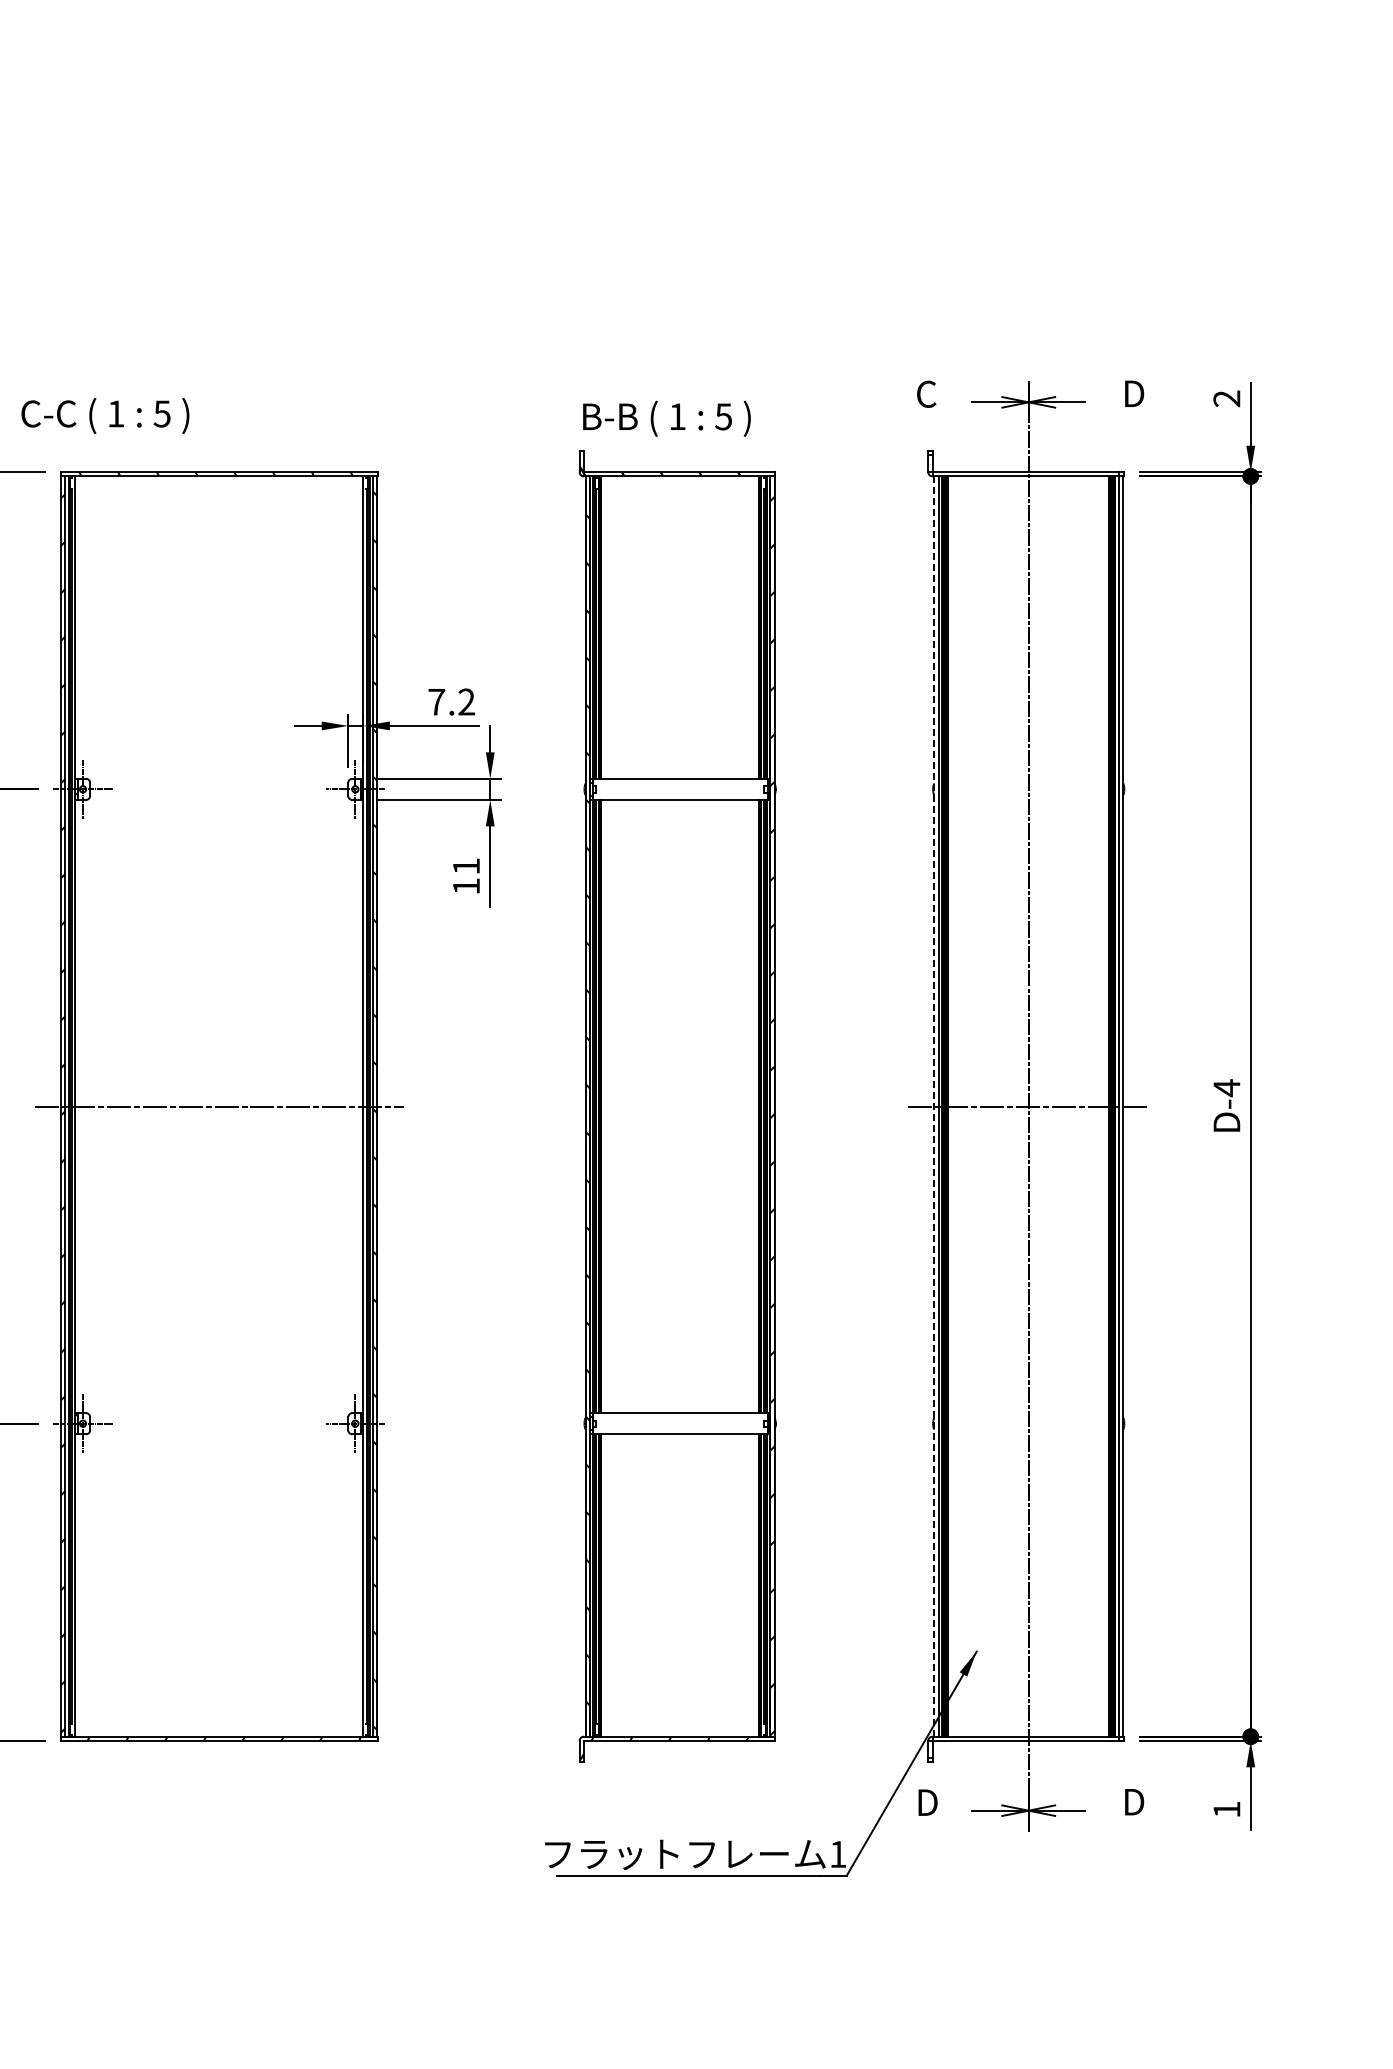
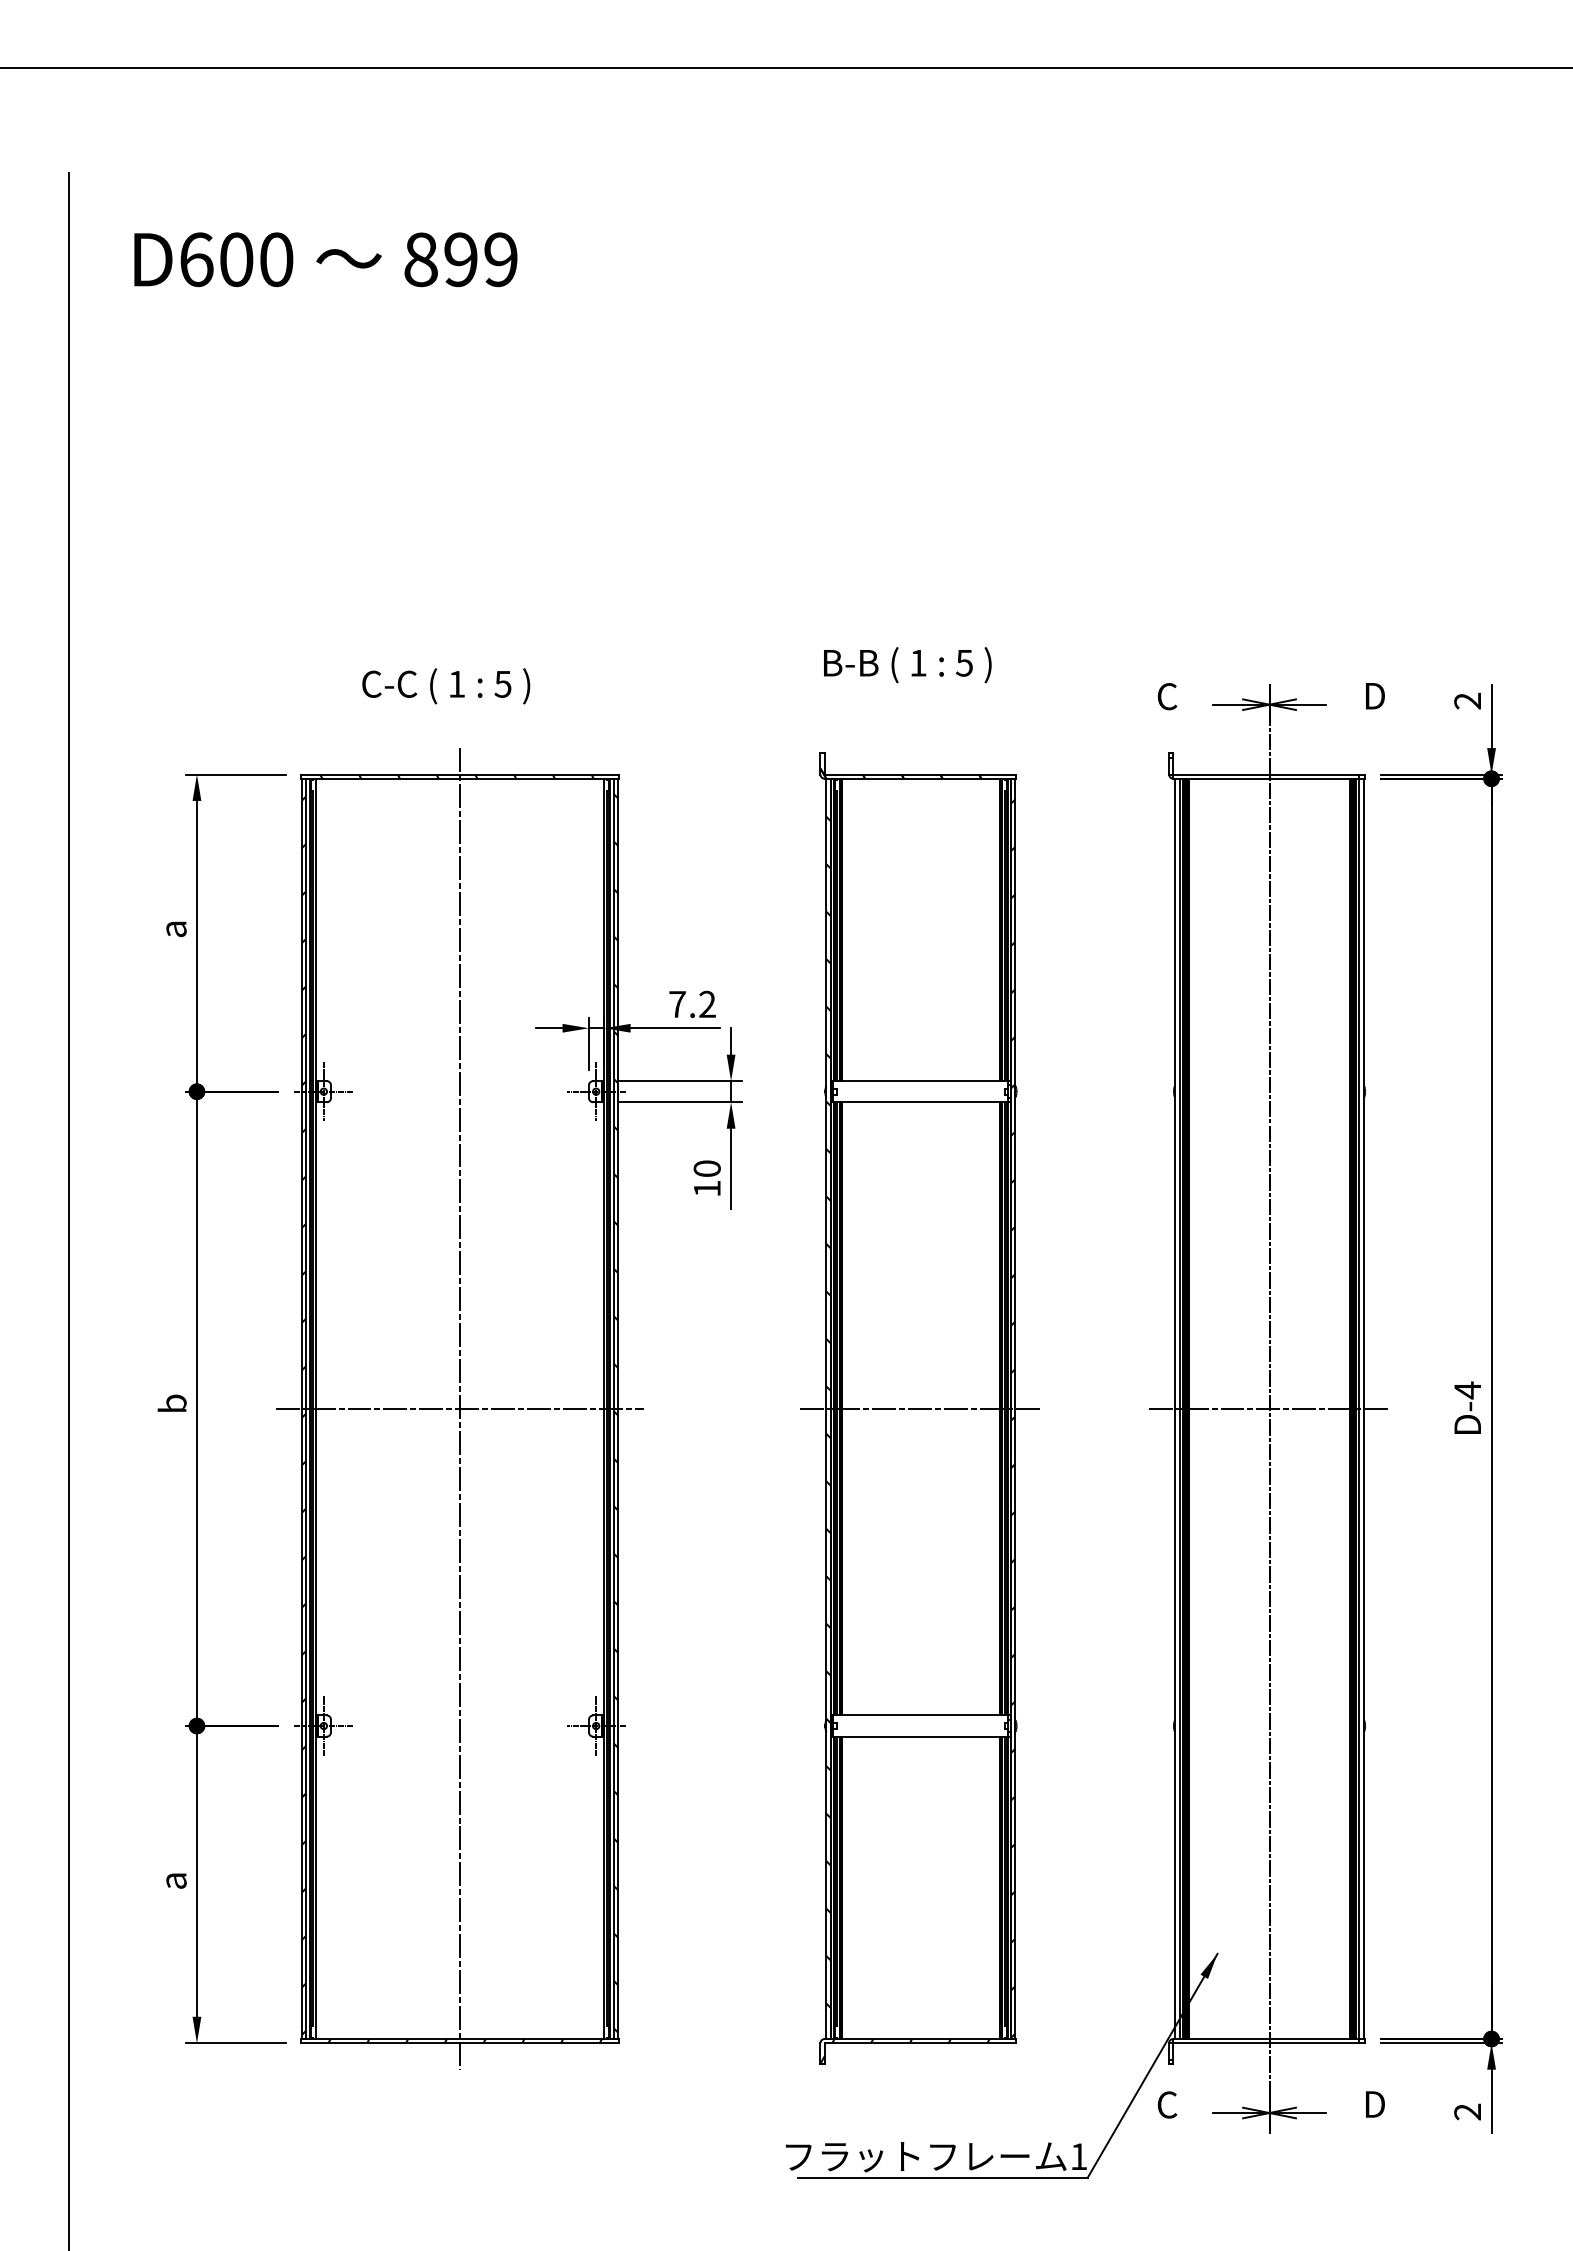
text: (105, 416) -> (446, 686), moved
text: (666, 419) -> (907, 665), moved
text: (465, 866) -> (706, 1168), 11 -> 10
line: (219, 1106) -> (460, 1408), added
line: (679, 1106) -> (920, 1408), added
line: (934, 1106) -> (1175, 1408), dashed -> solid
text: (926, 1802) -> (1167, 2104), D -> C
text: (1226, 1809) -> (1467, 2111), 1 -> 2

